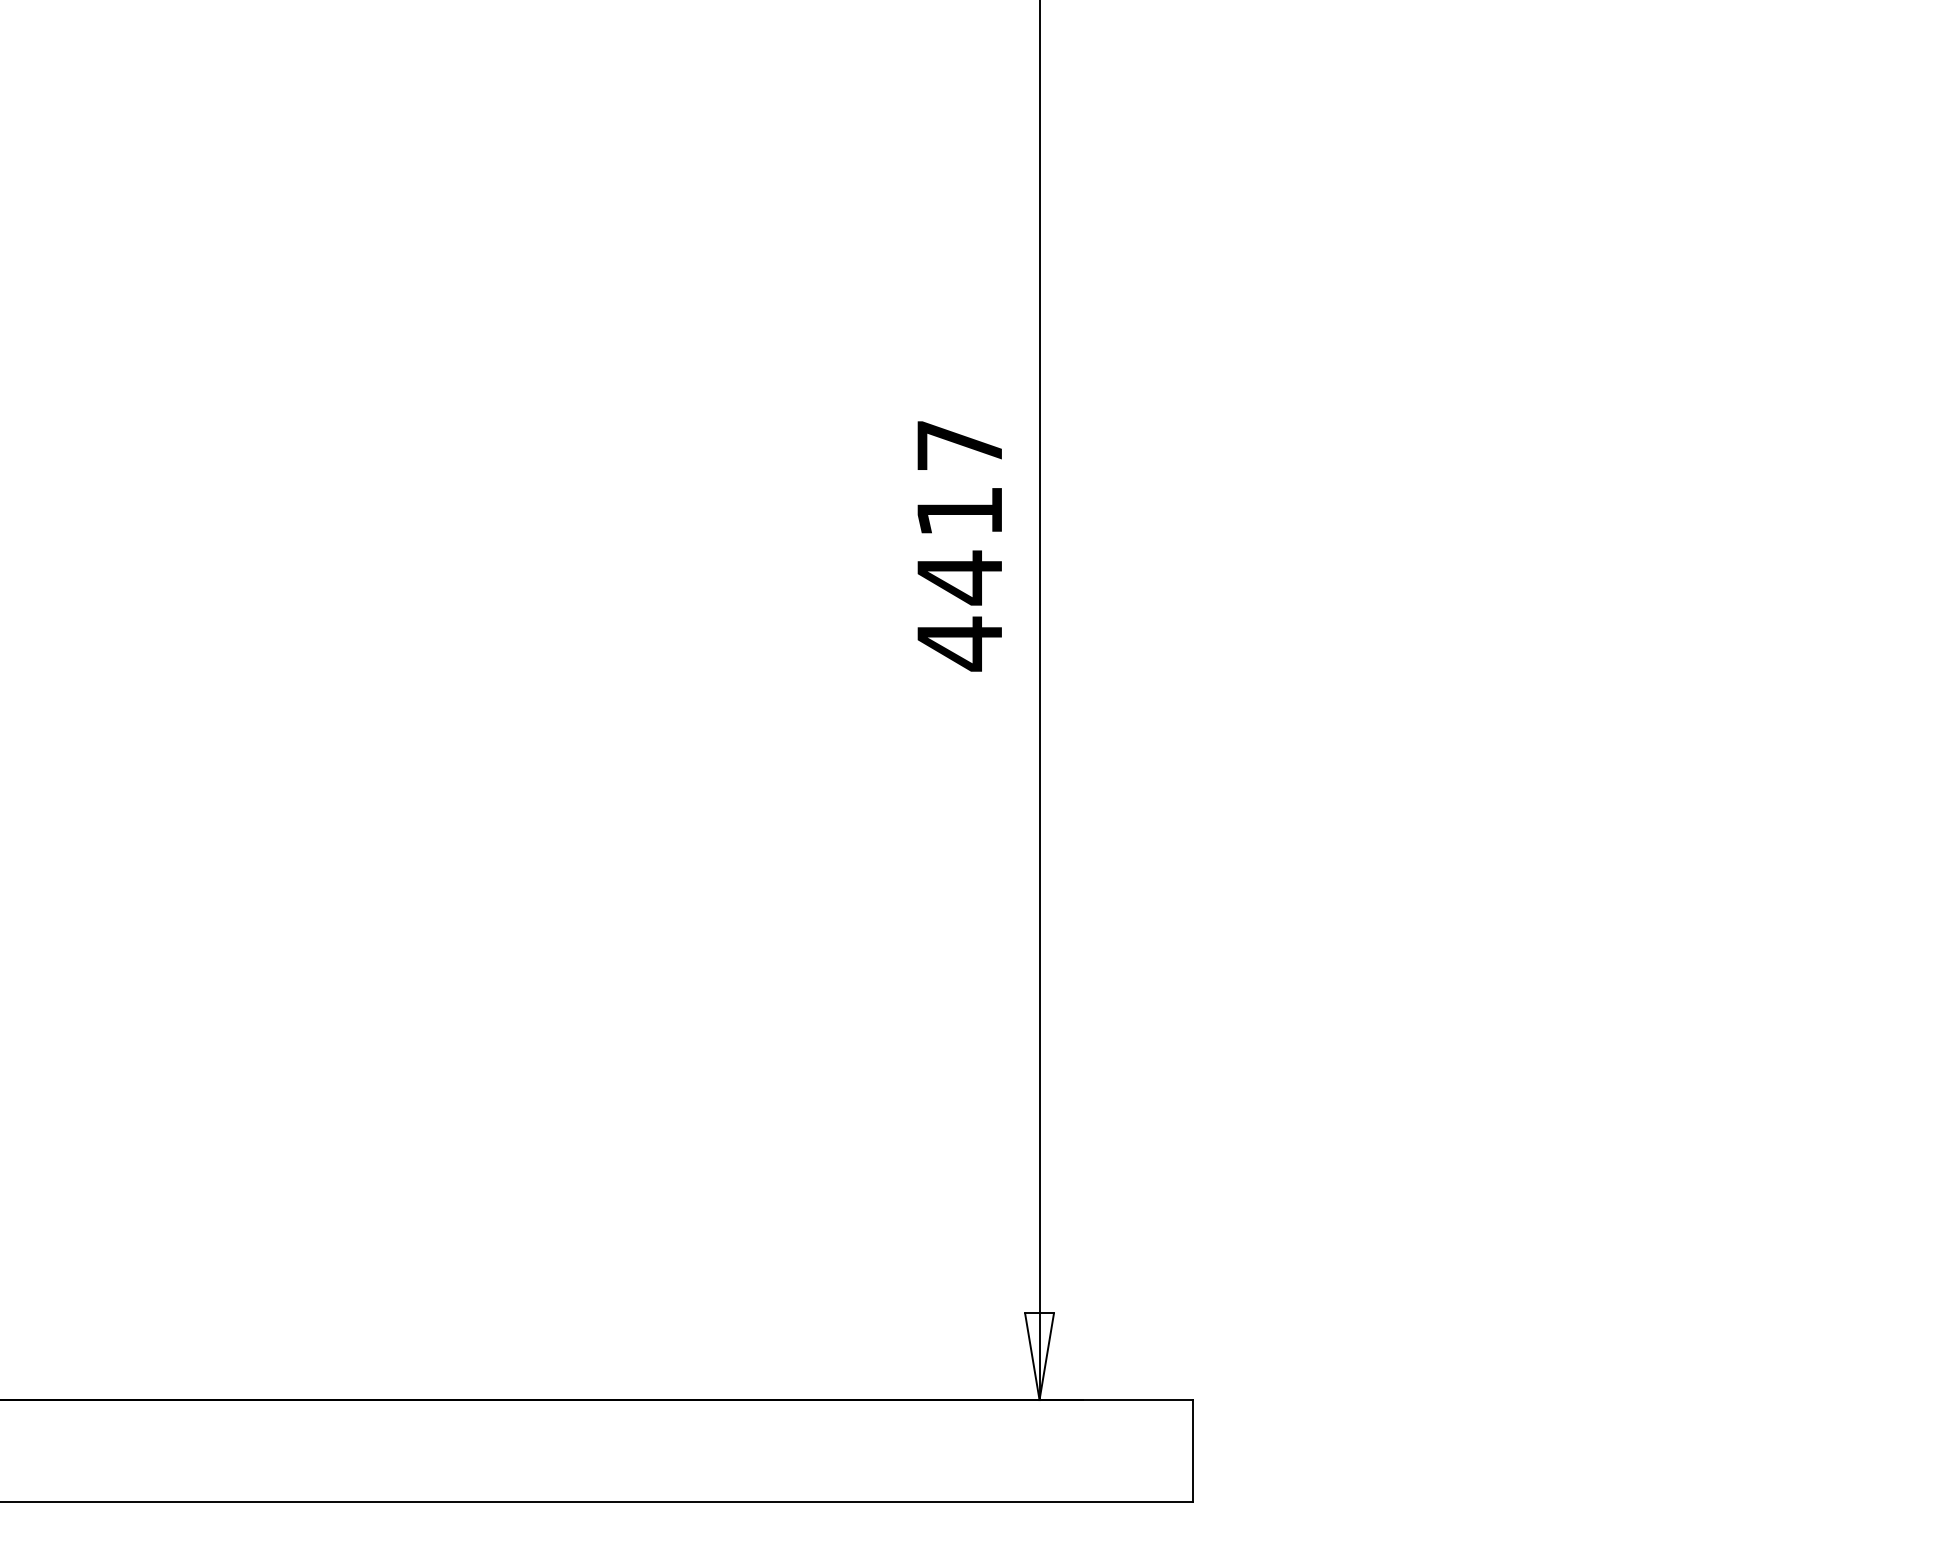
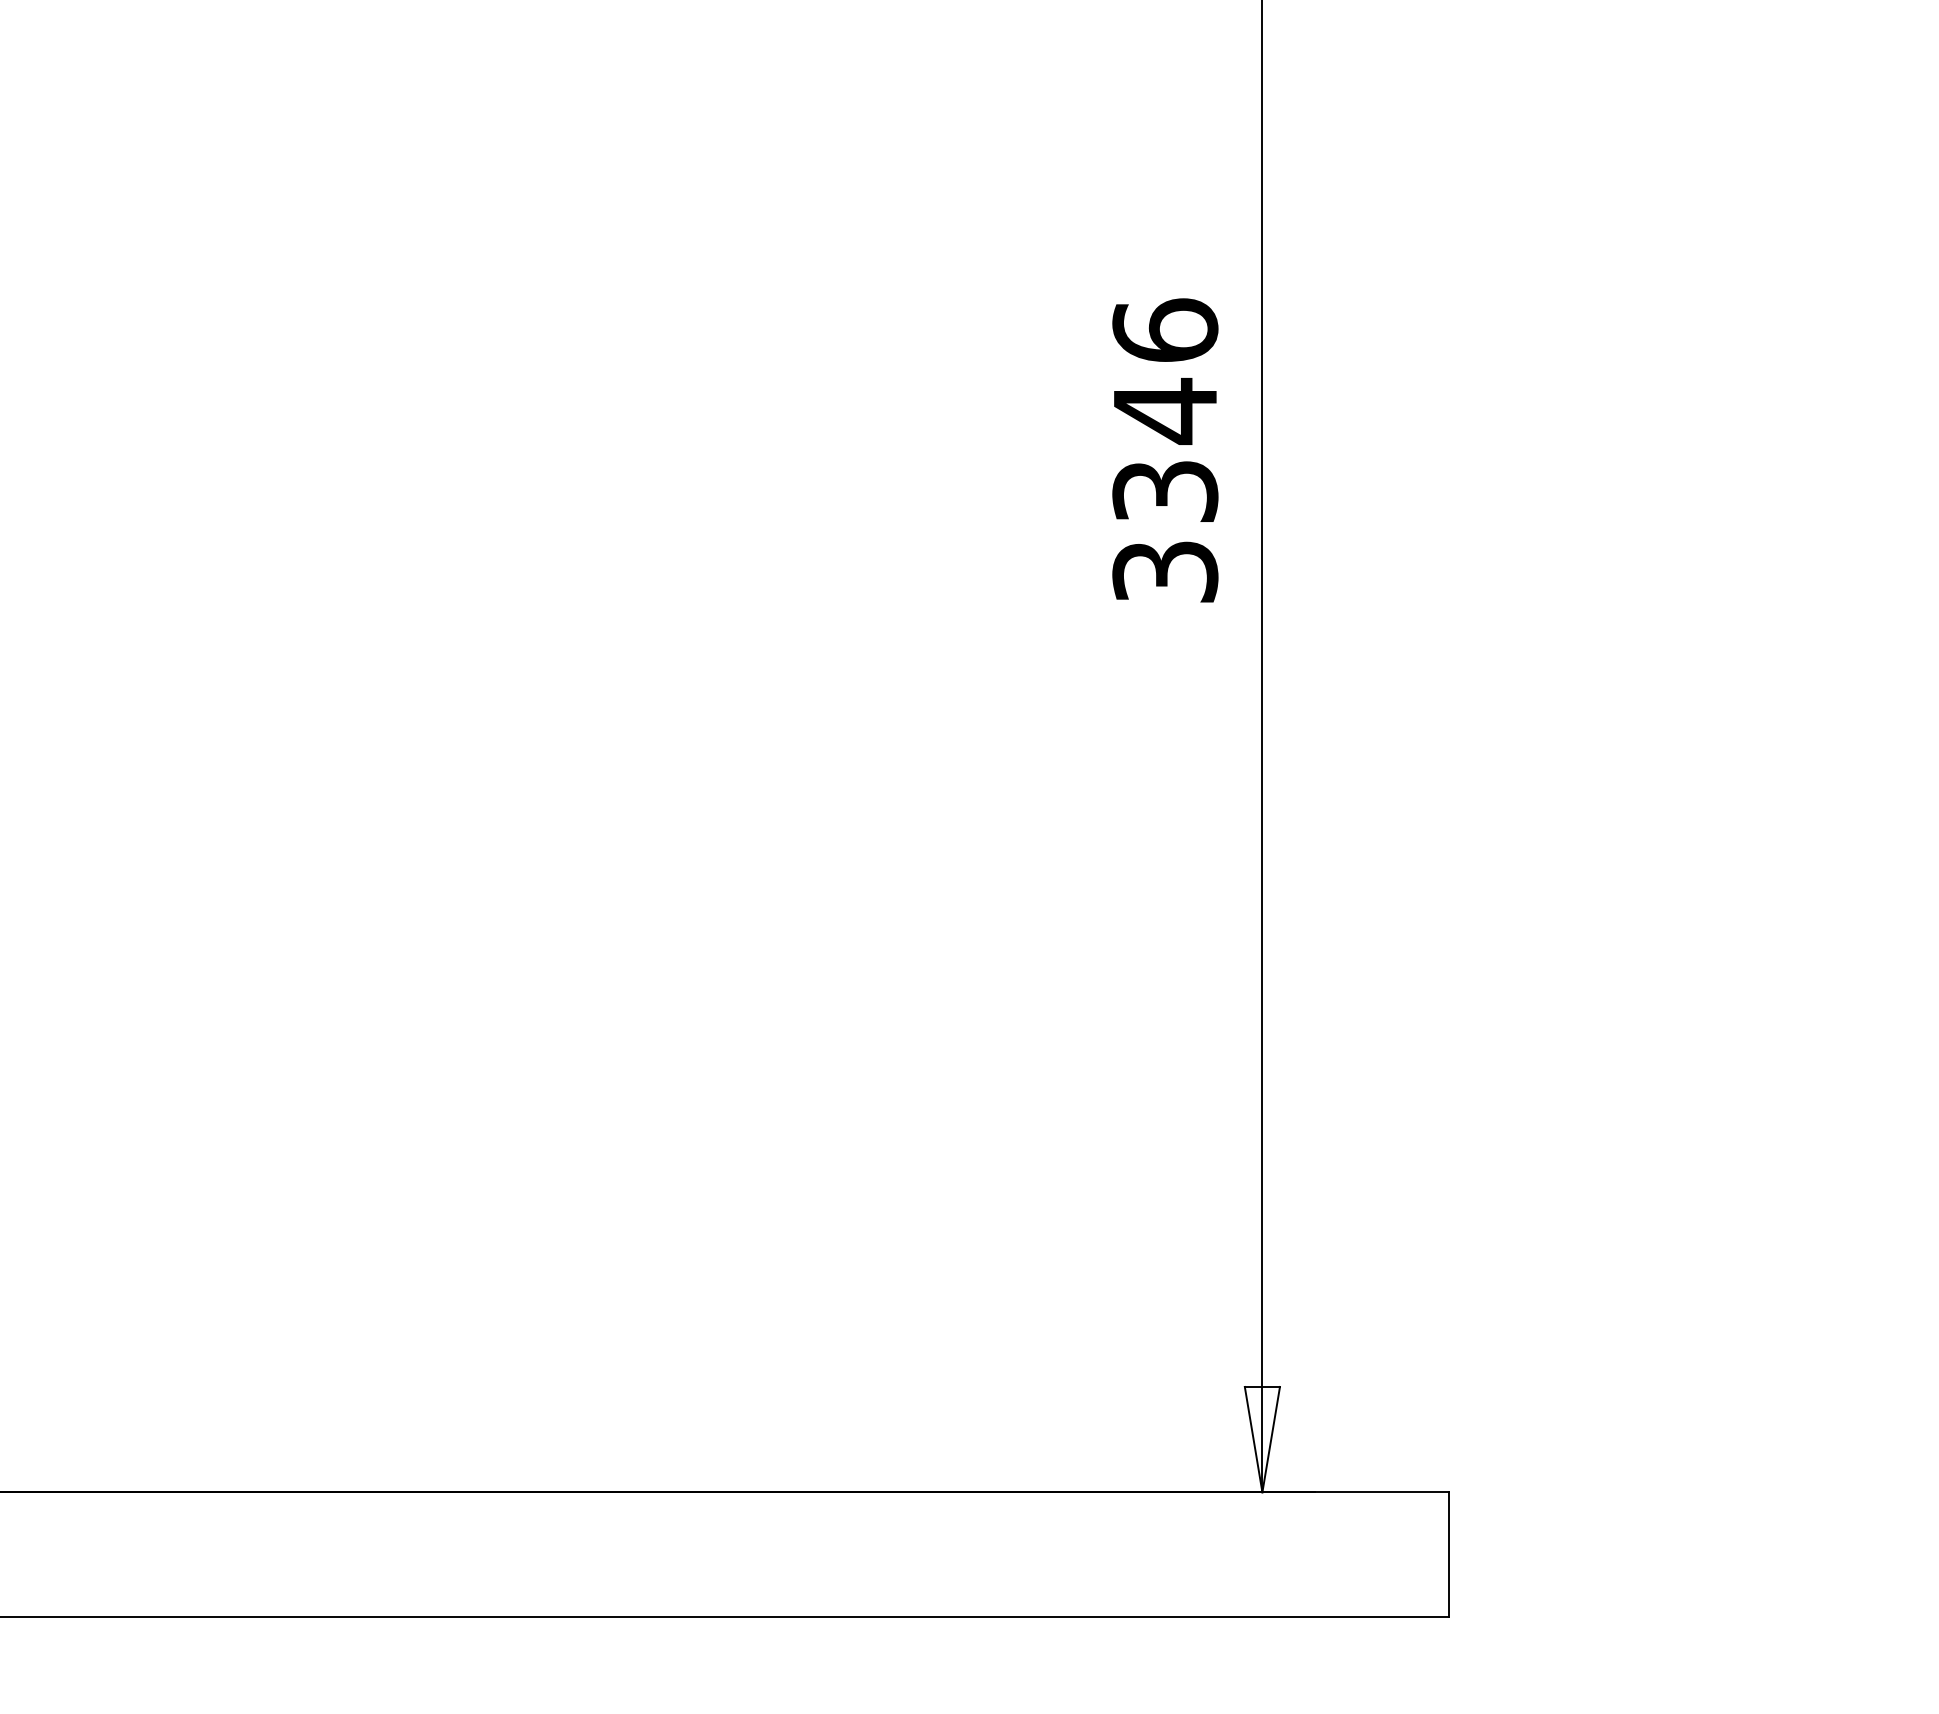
text: (959, 545) -> (1164, 452), 4417 -> 3346

